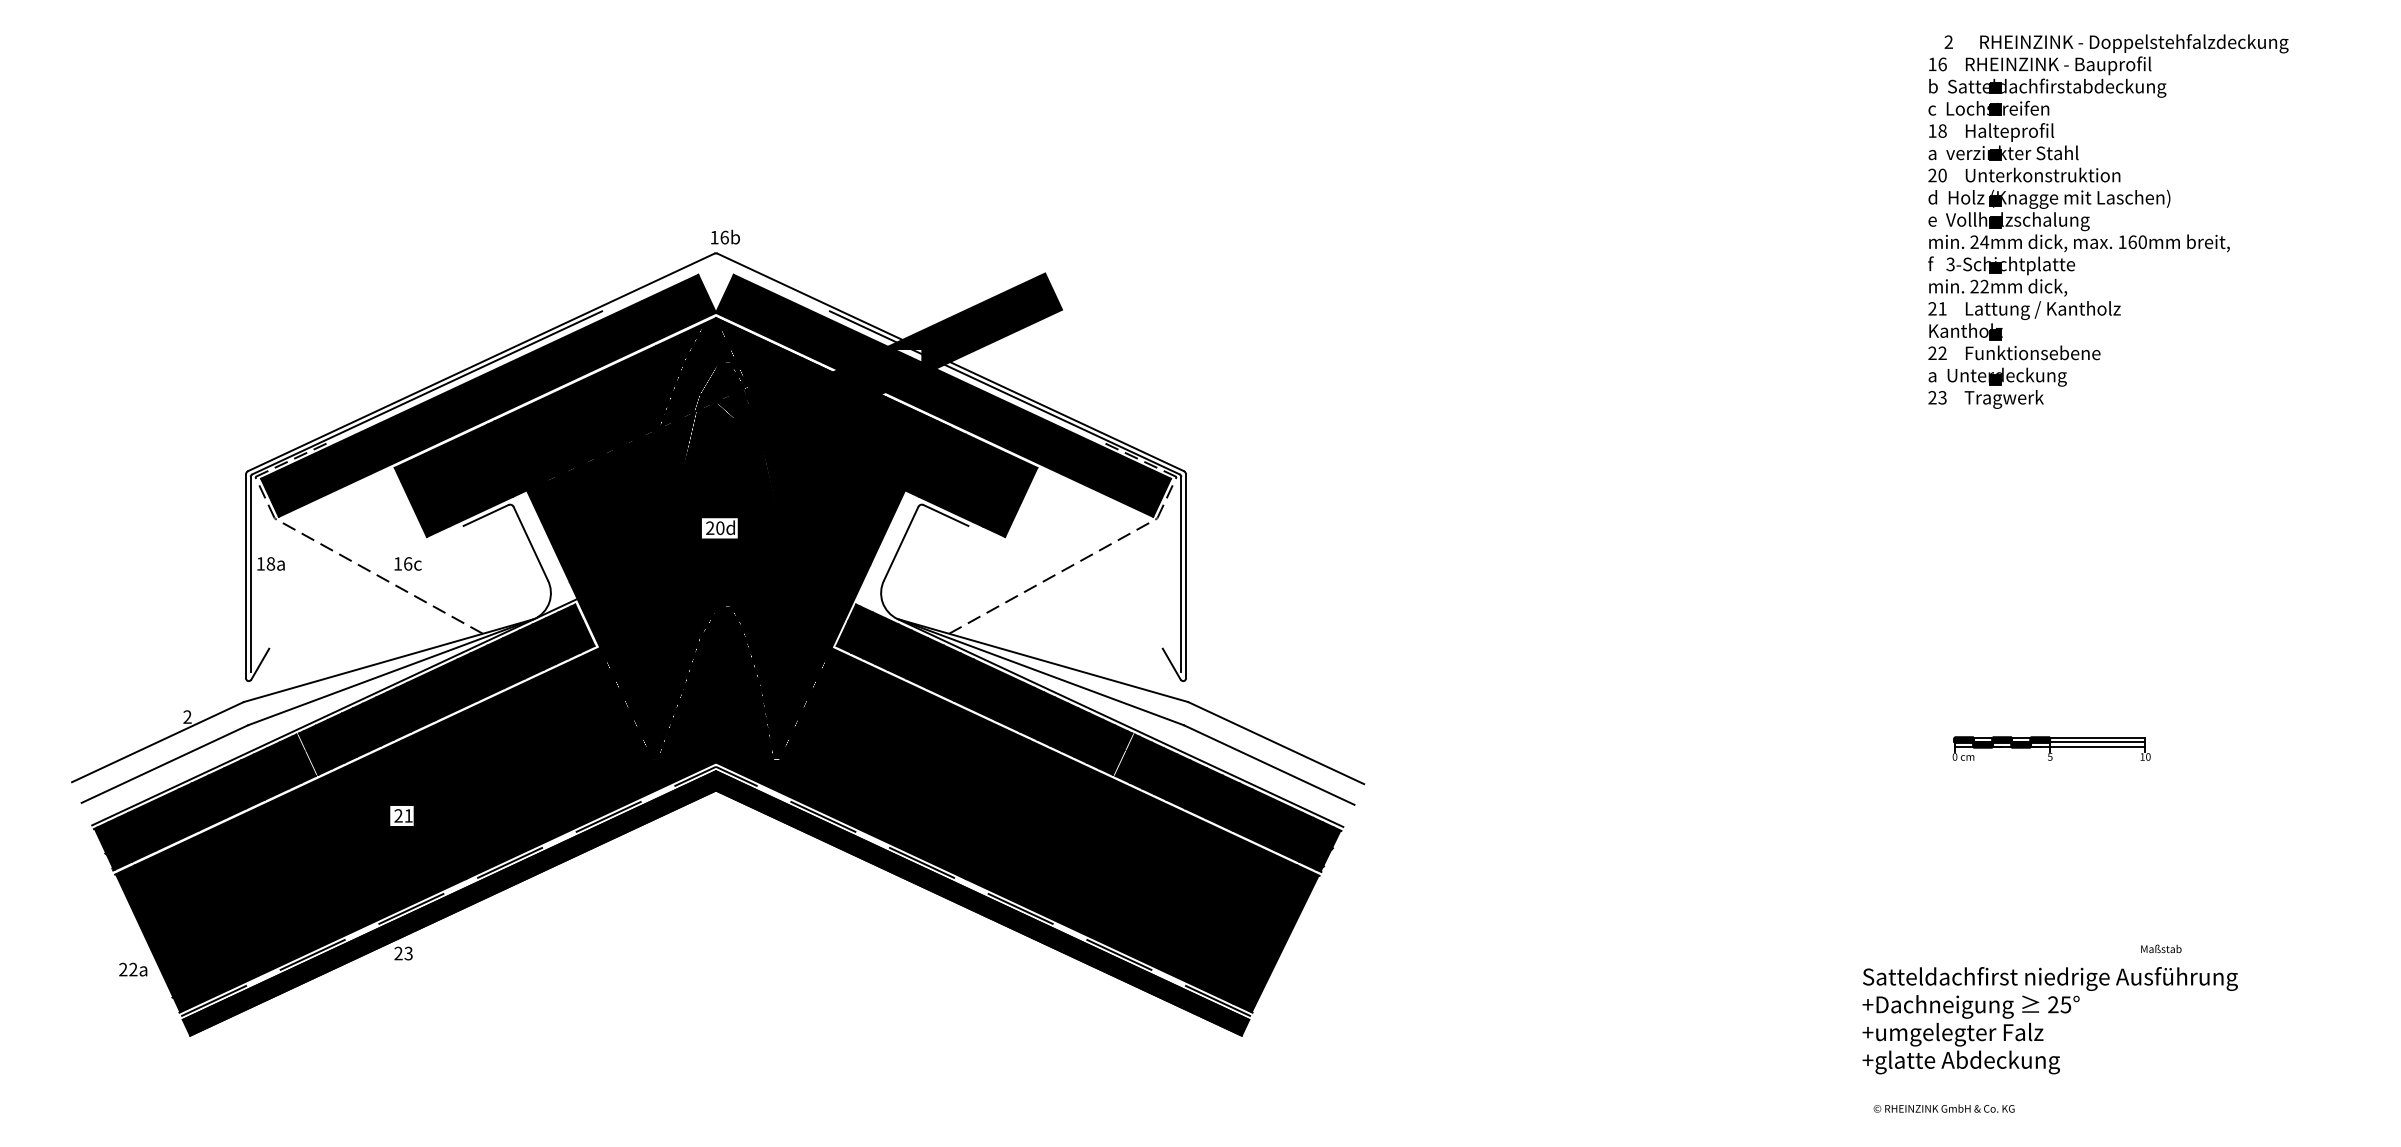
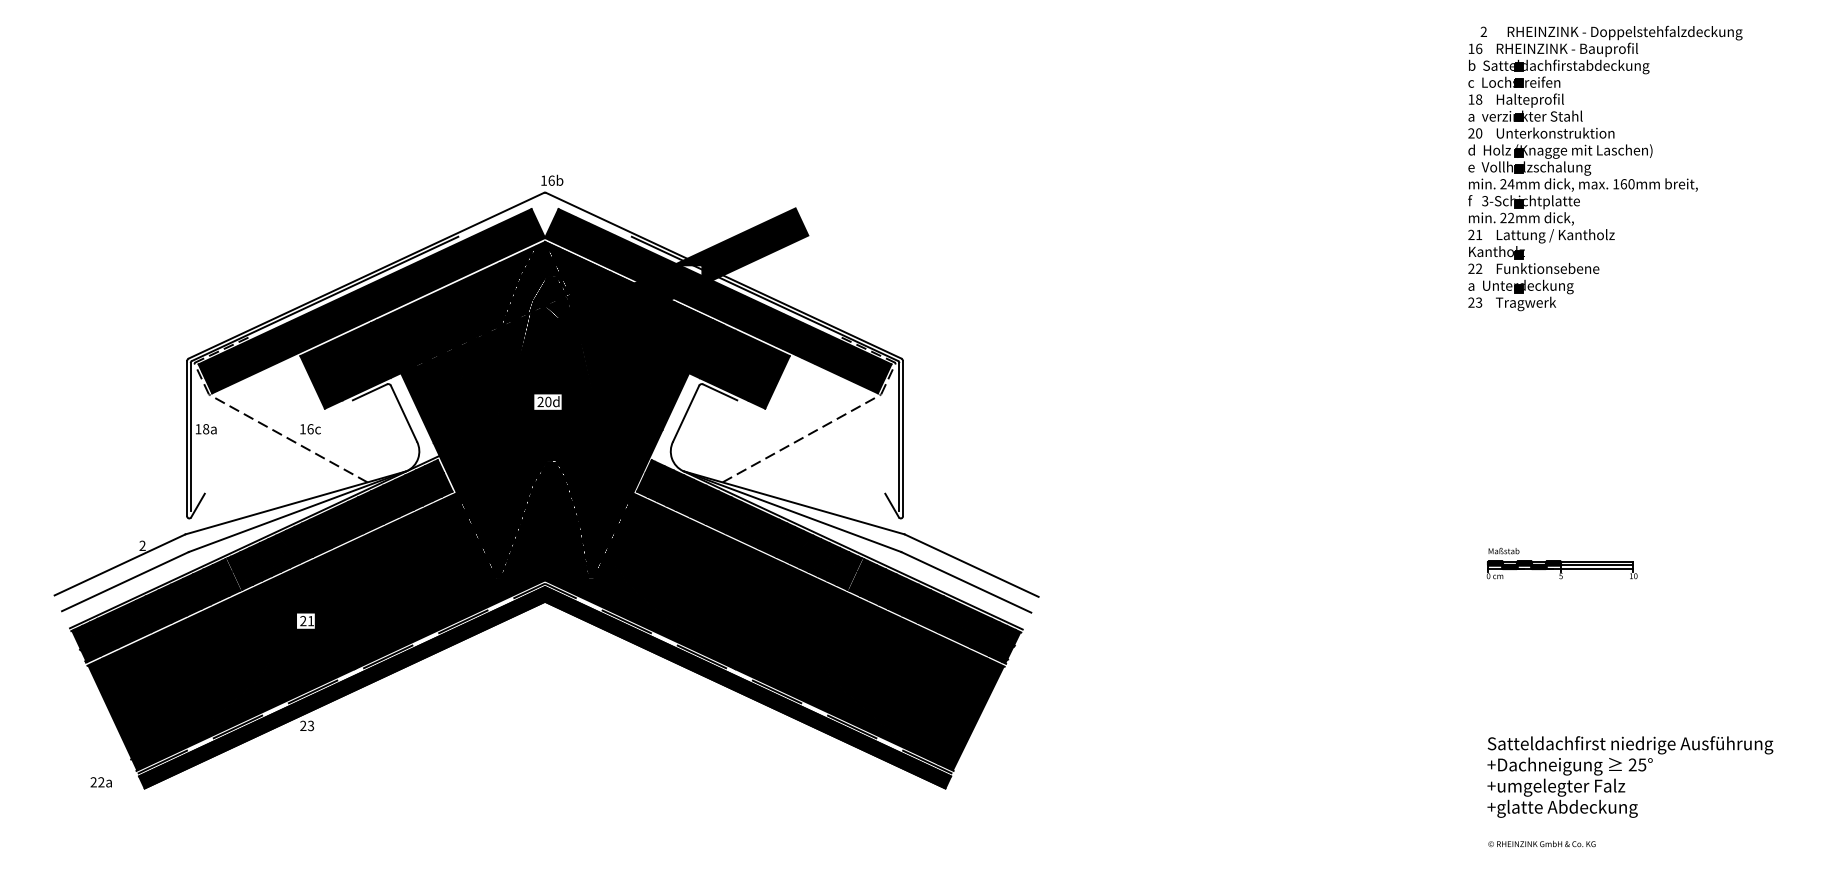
text: (2161, 948) -> (1504, 550), moved
text: (133, 969) -> (101, 782), moved
text: (2049, 1020) -> (1629, 776), moved
text: (1943, 1108) -> (1541, 843), moved

